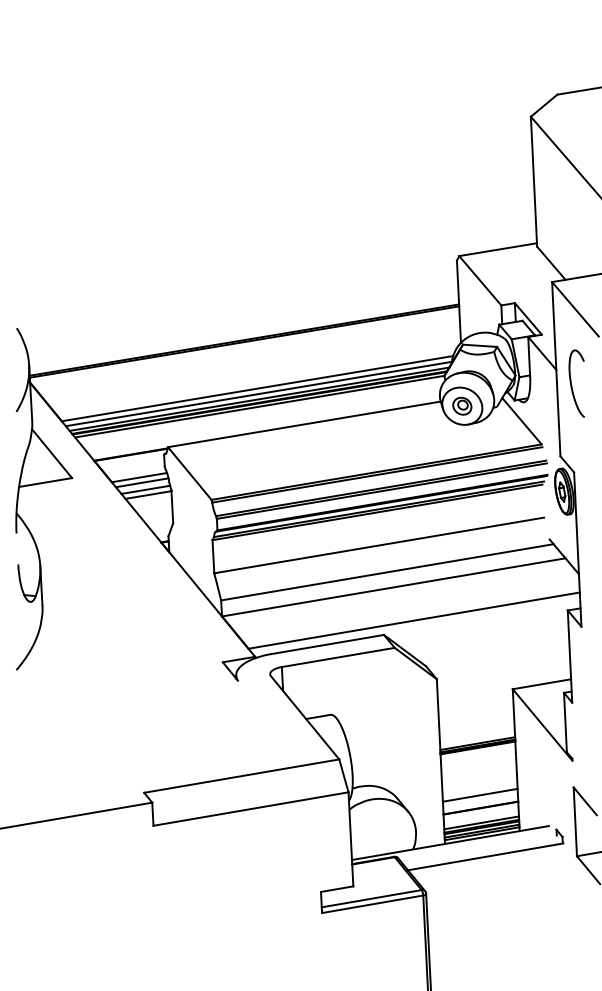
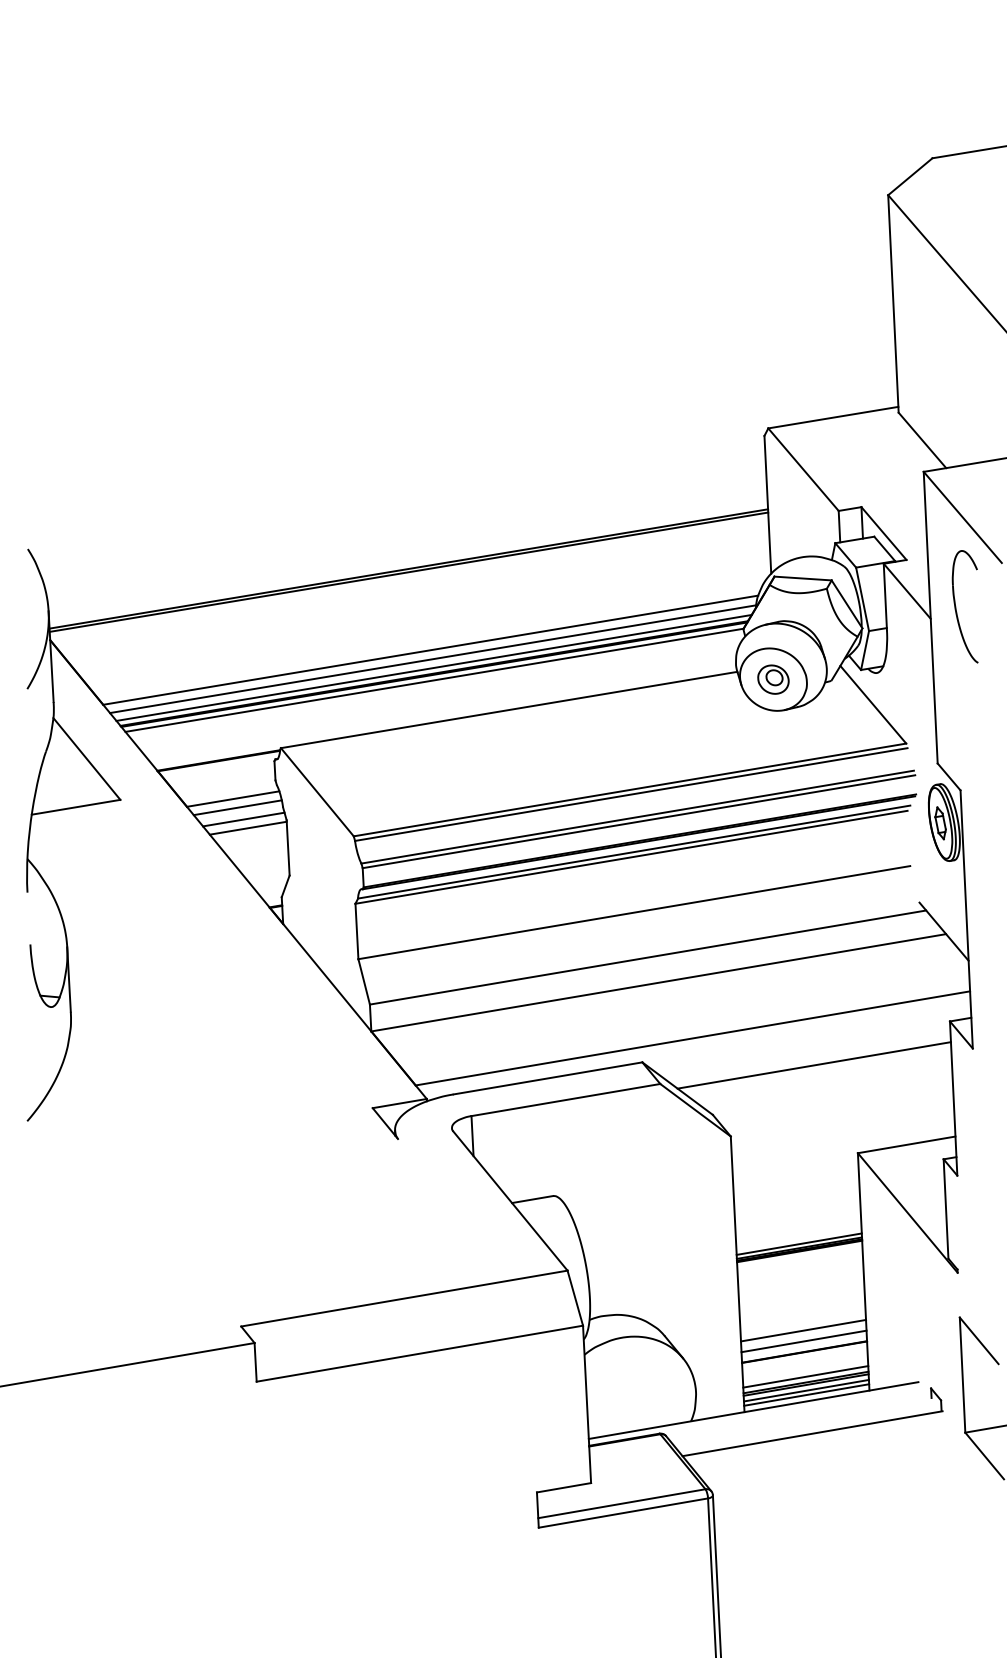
part: (576, 383) -> (964, 606), moved
line: (486, 636) -> (813, 1064), added
line: (480, 801) -> (803, 1341), added

